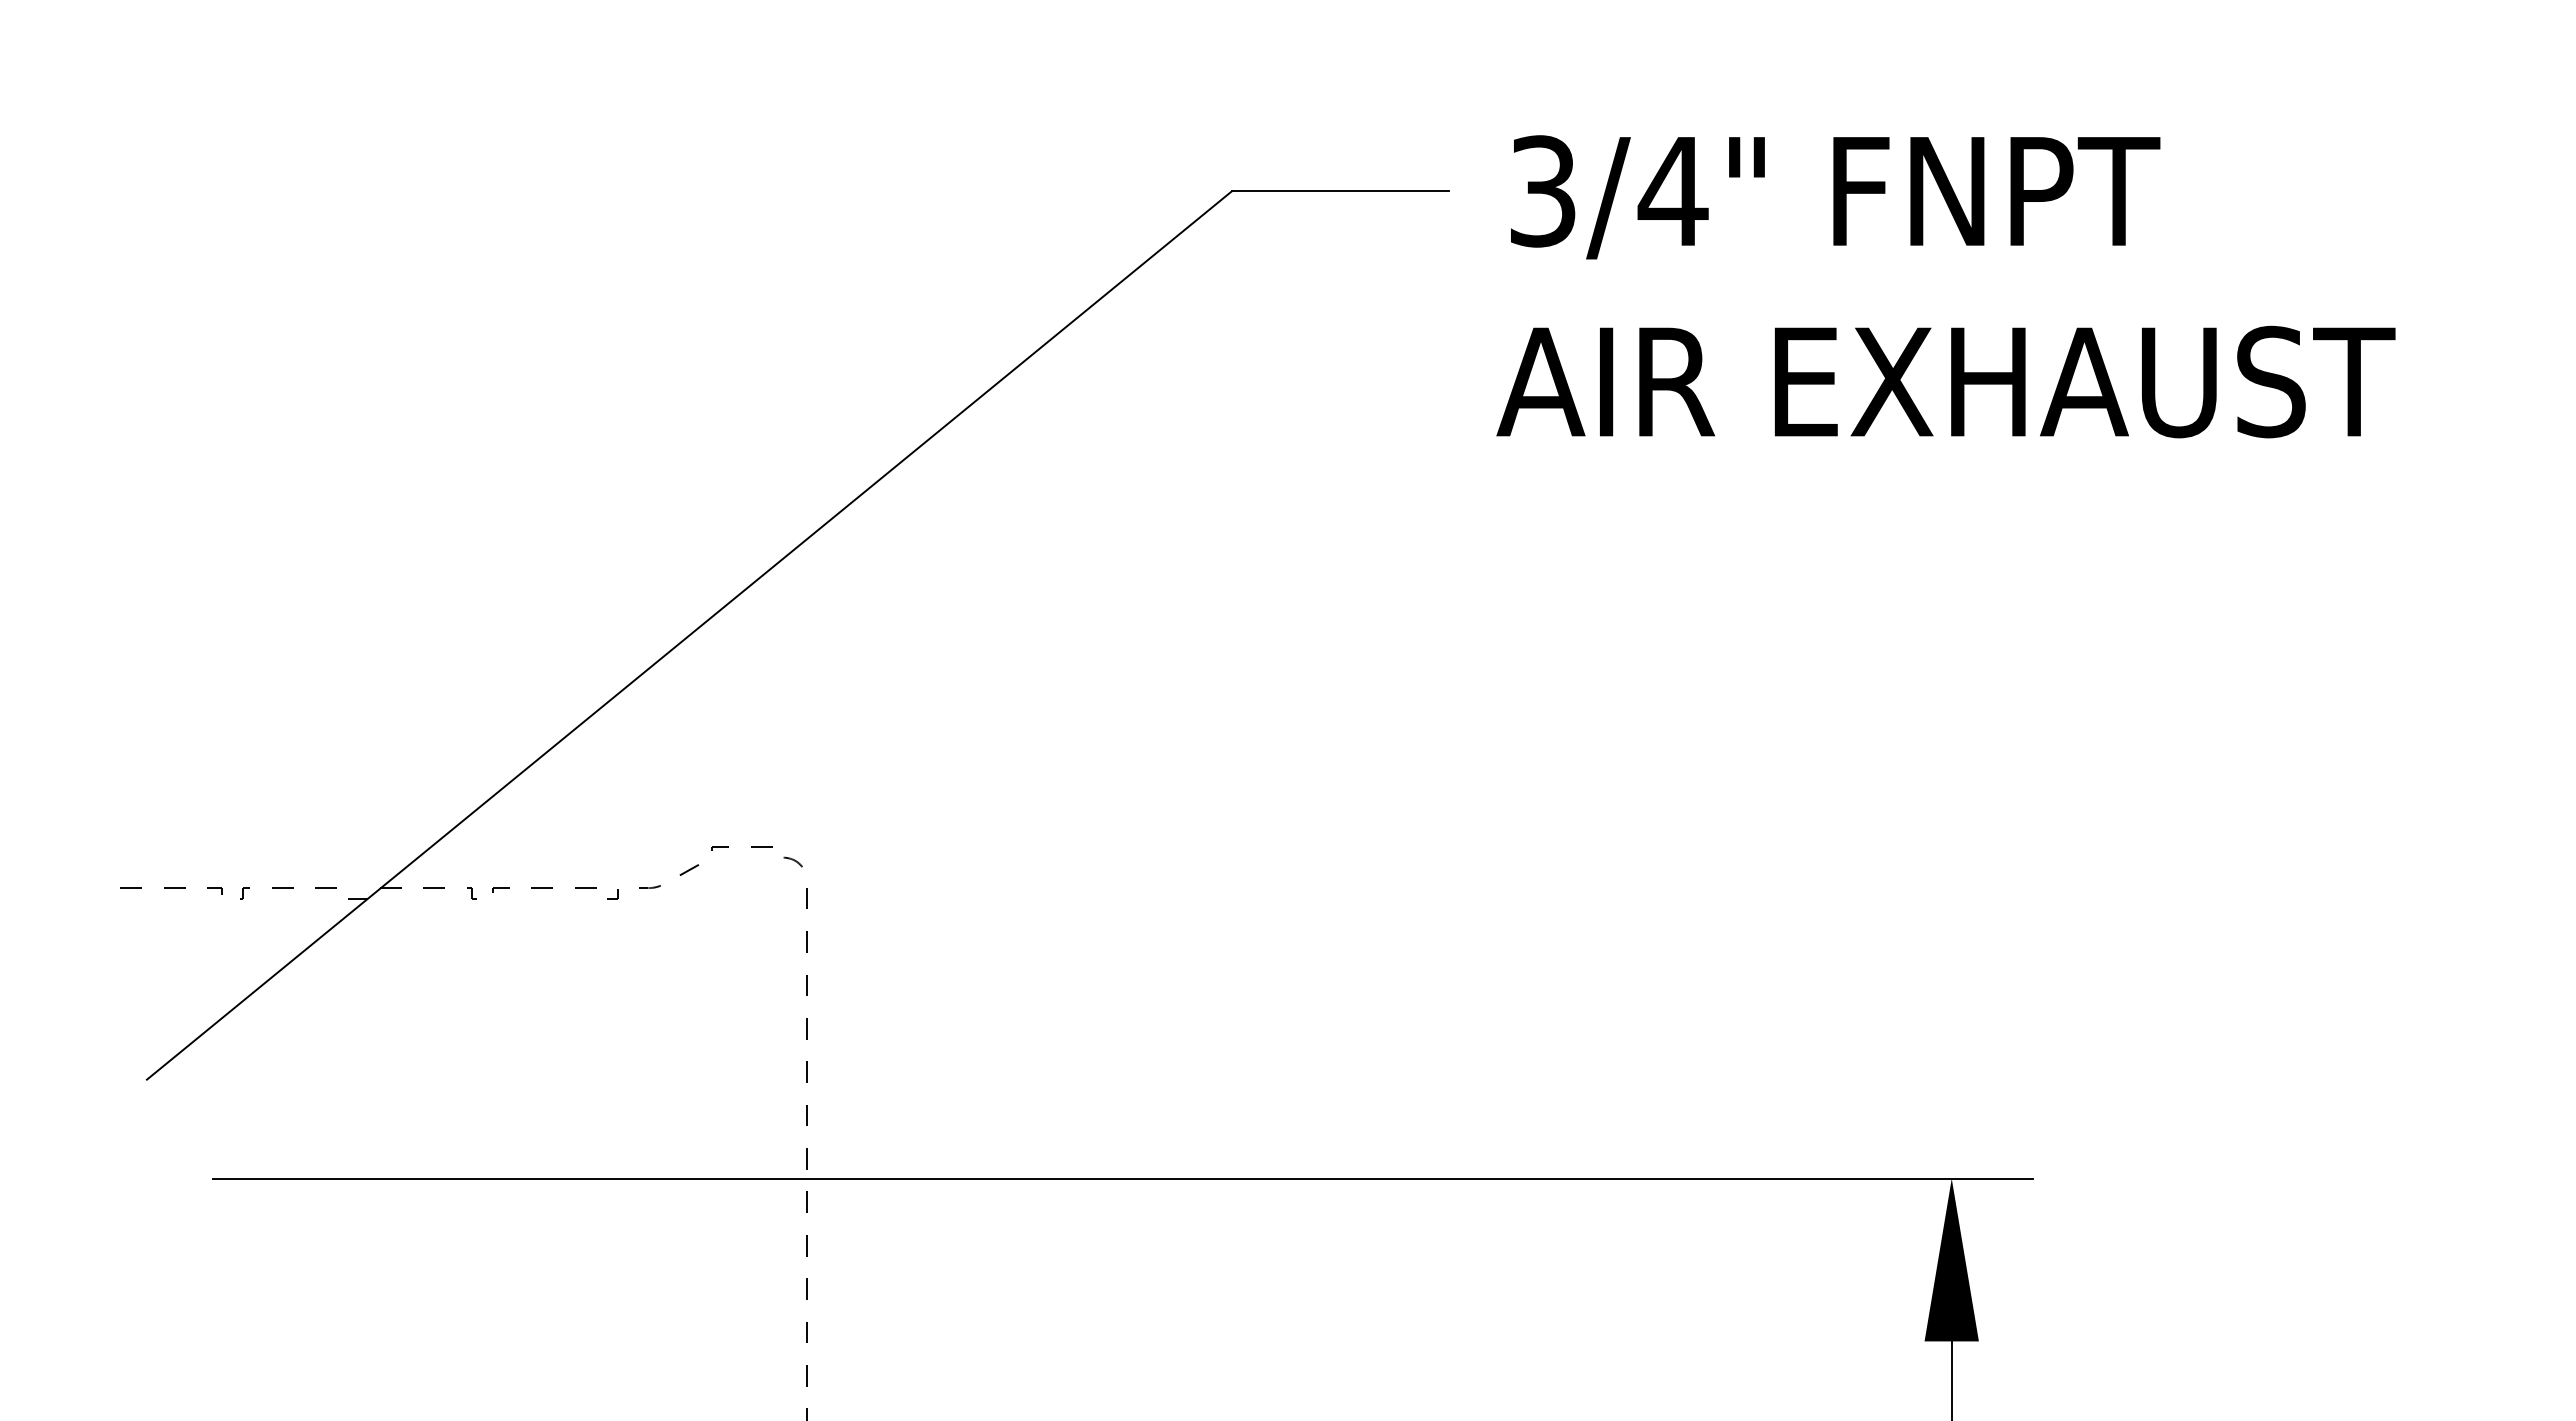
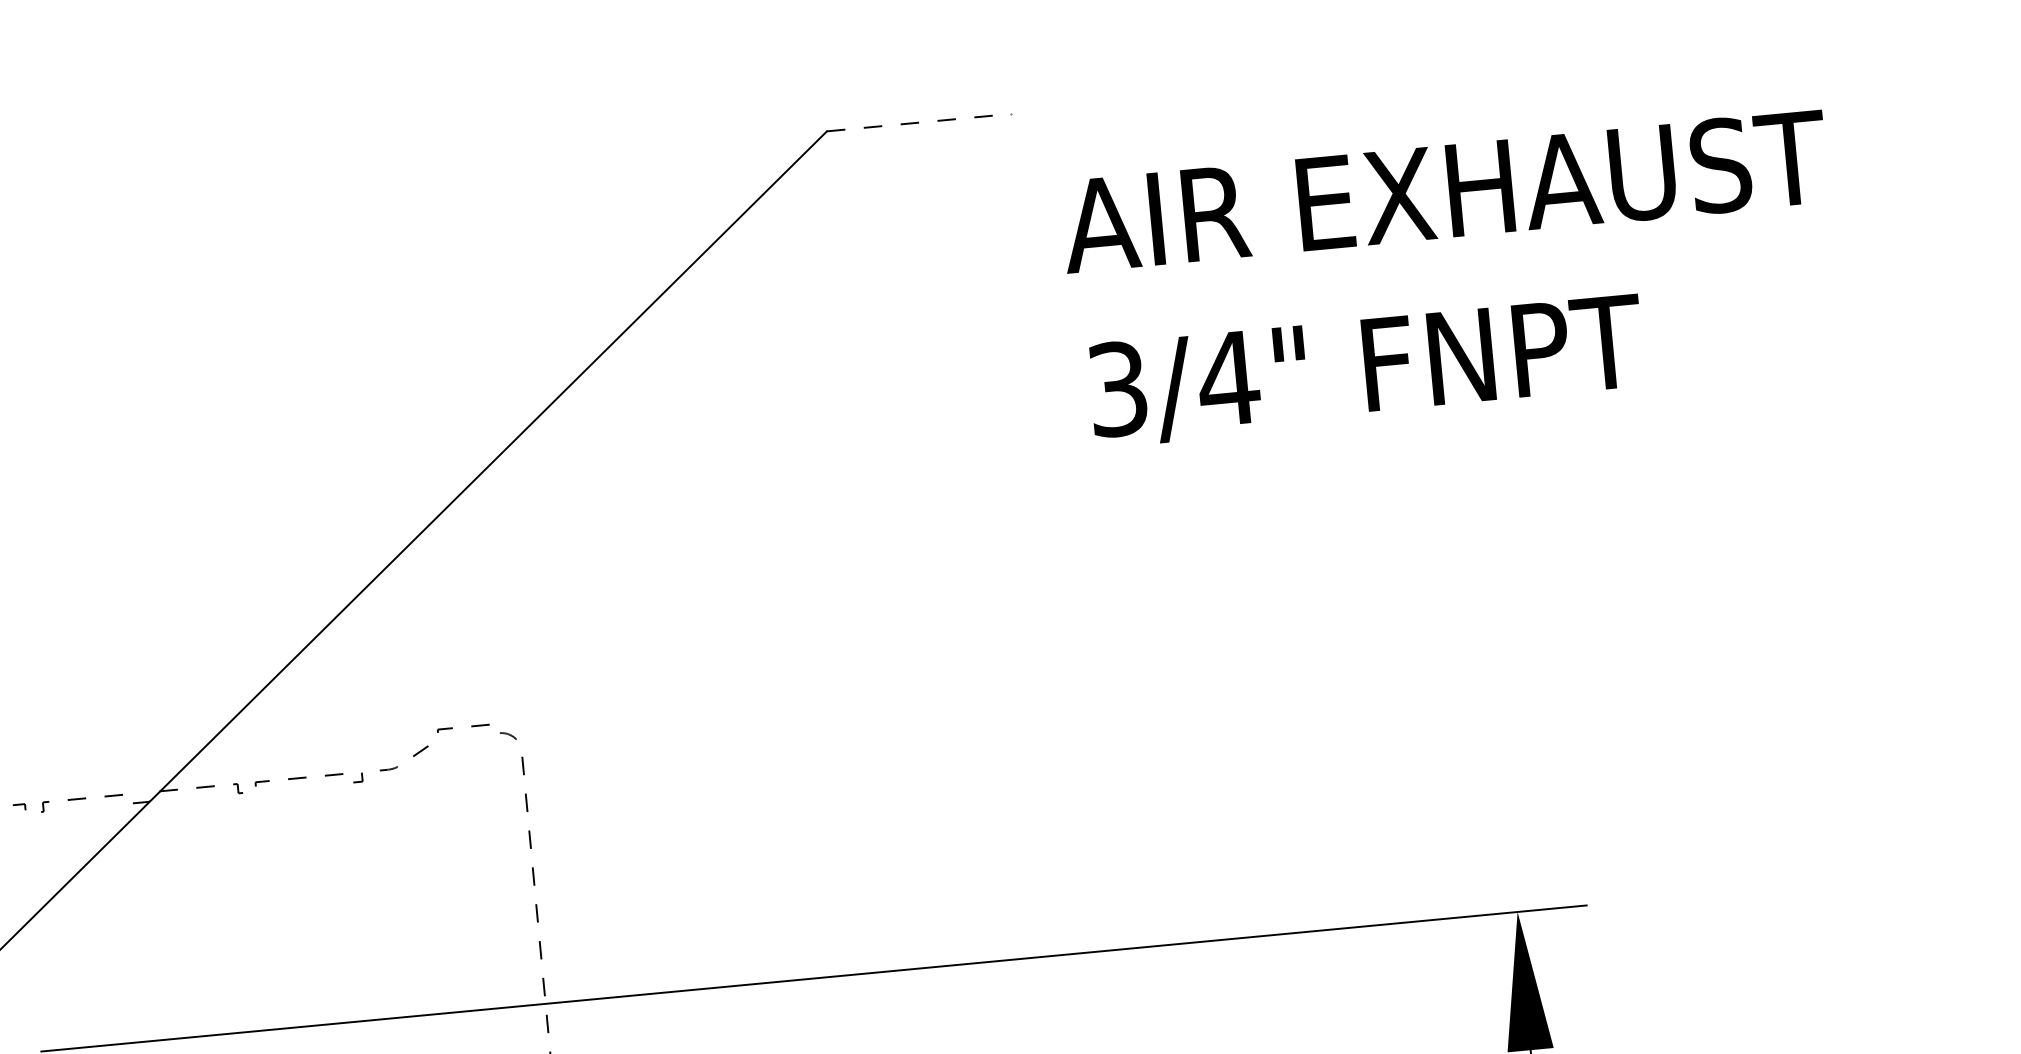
line: (1340, 191) -> (919, 122), solid -> dashed
text: (1835, 197) -> (1366, 370), moved
text: (1945, 381) -> (1444, 191), moved

